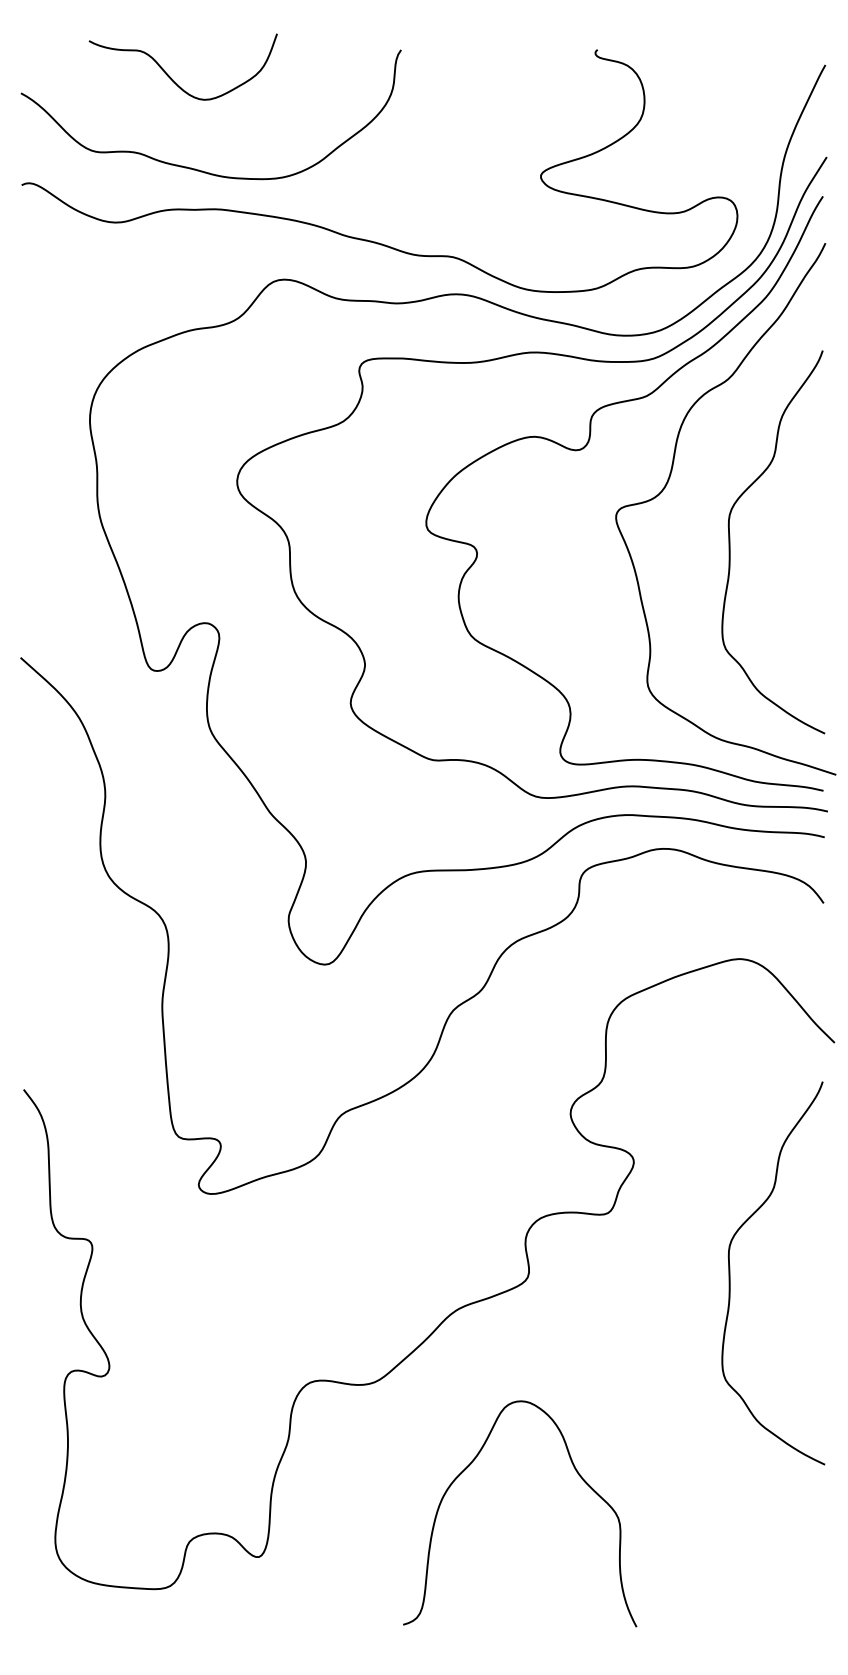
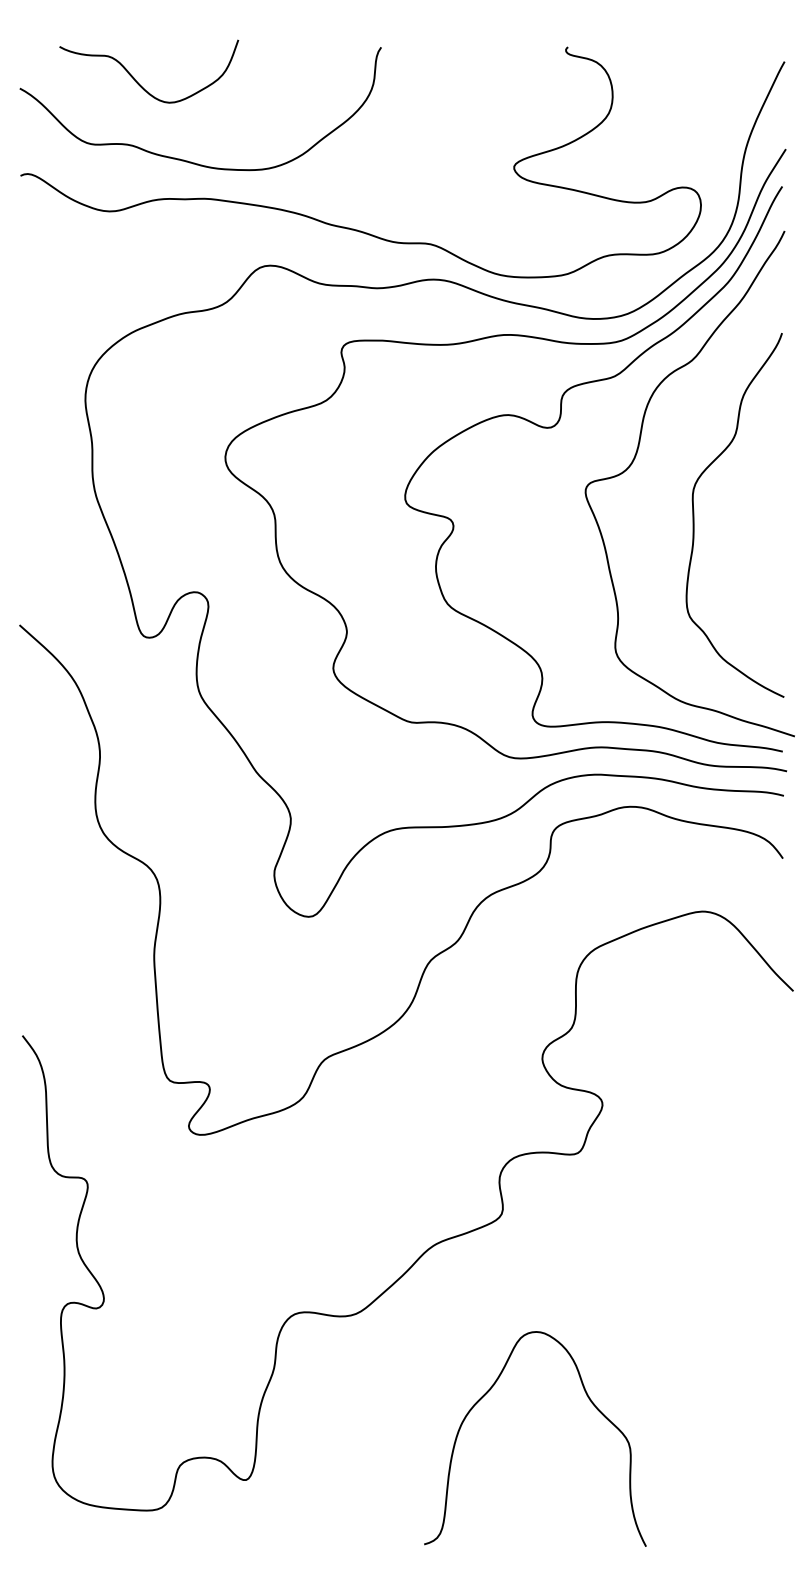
curve: (172, 78) -> (138, 82), moved
curve: (730, 1273) -> (694, 1210), removed
curve: (471, 1463) -> (489, 1391), moved

